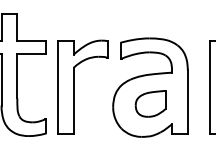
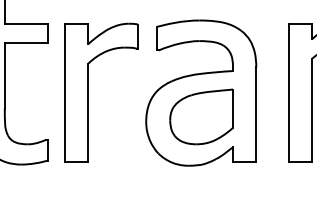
part: (150, 103) -> (201, 116), size x1.43

